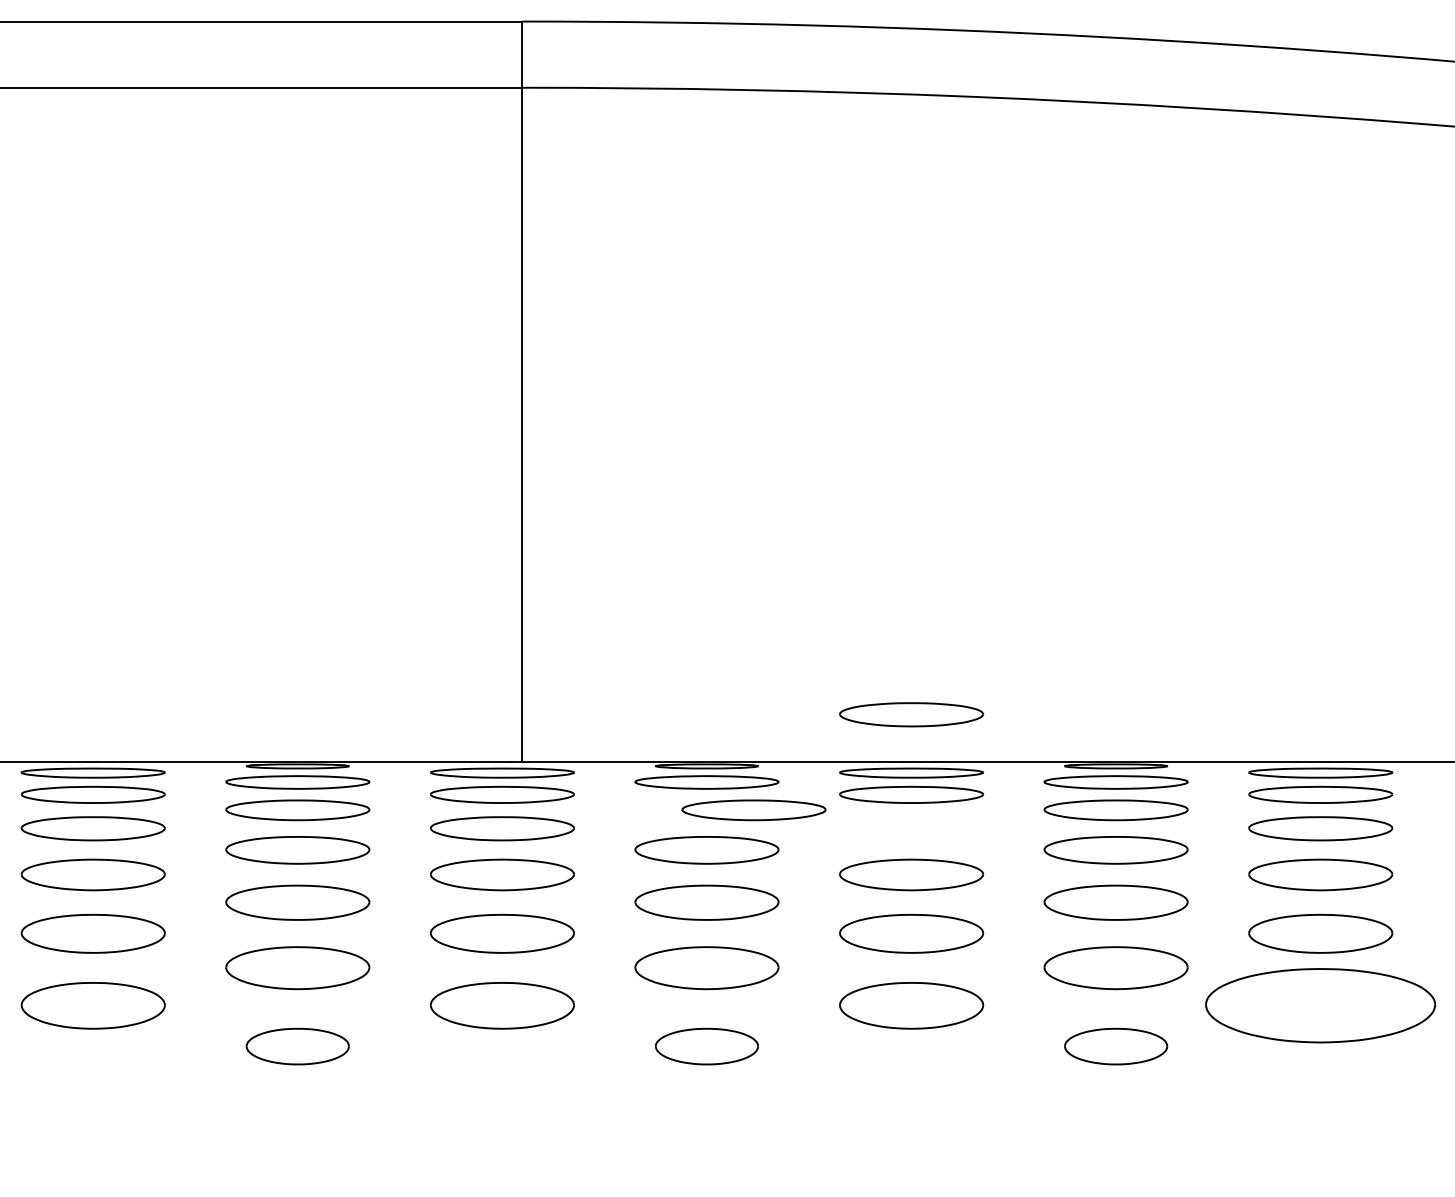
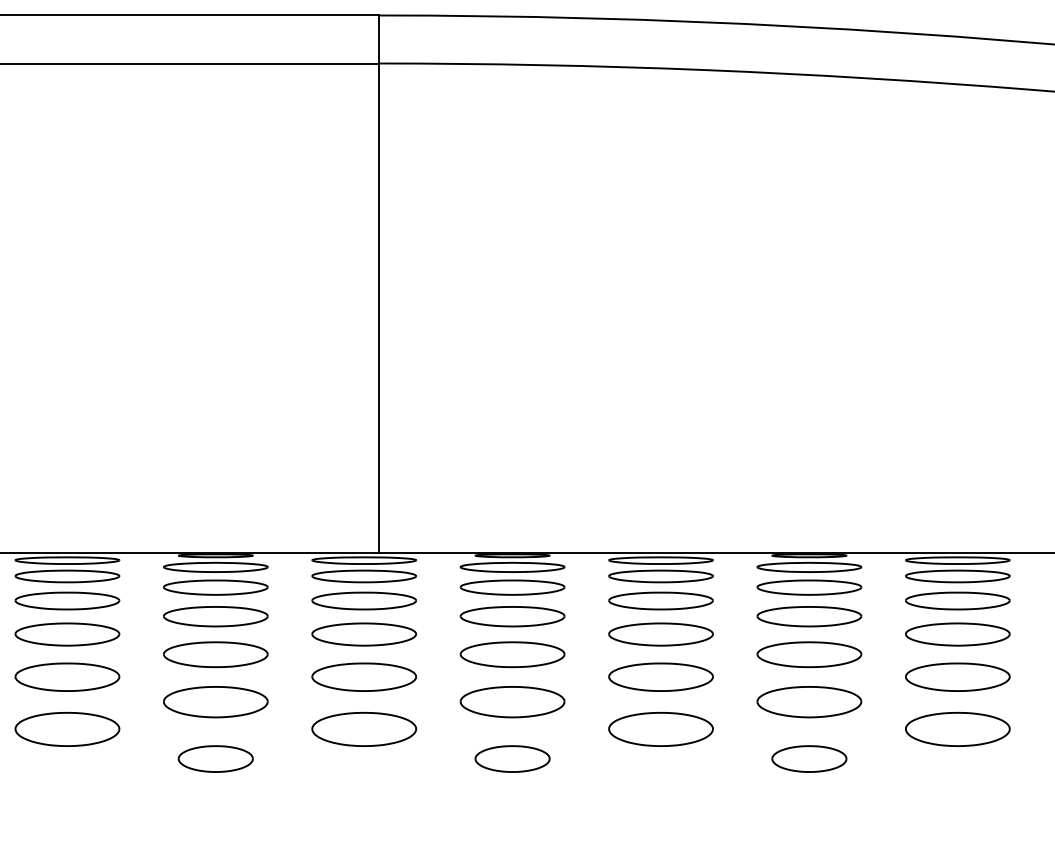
part: (911, 714) -> (660, 600), moved
part: (753, 810) -> (512, 587), moved
part: (1320, 1005) -> (957, 729), size x0.62

